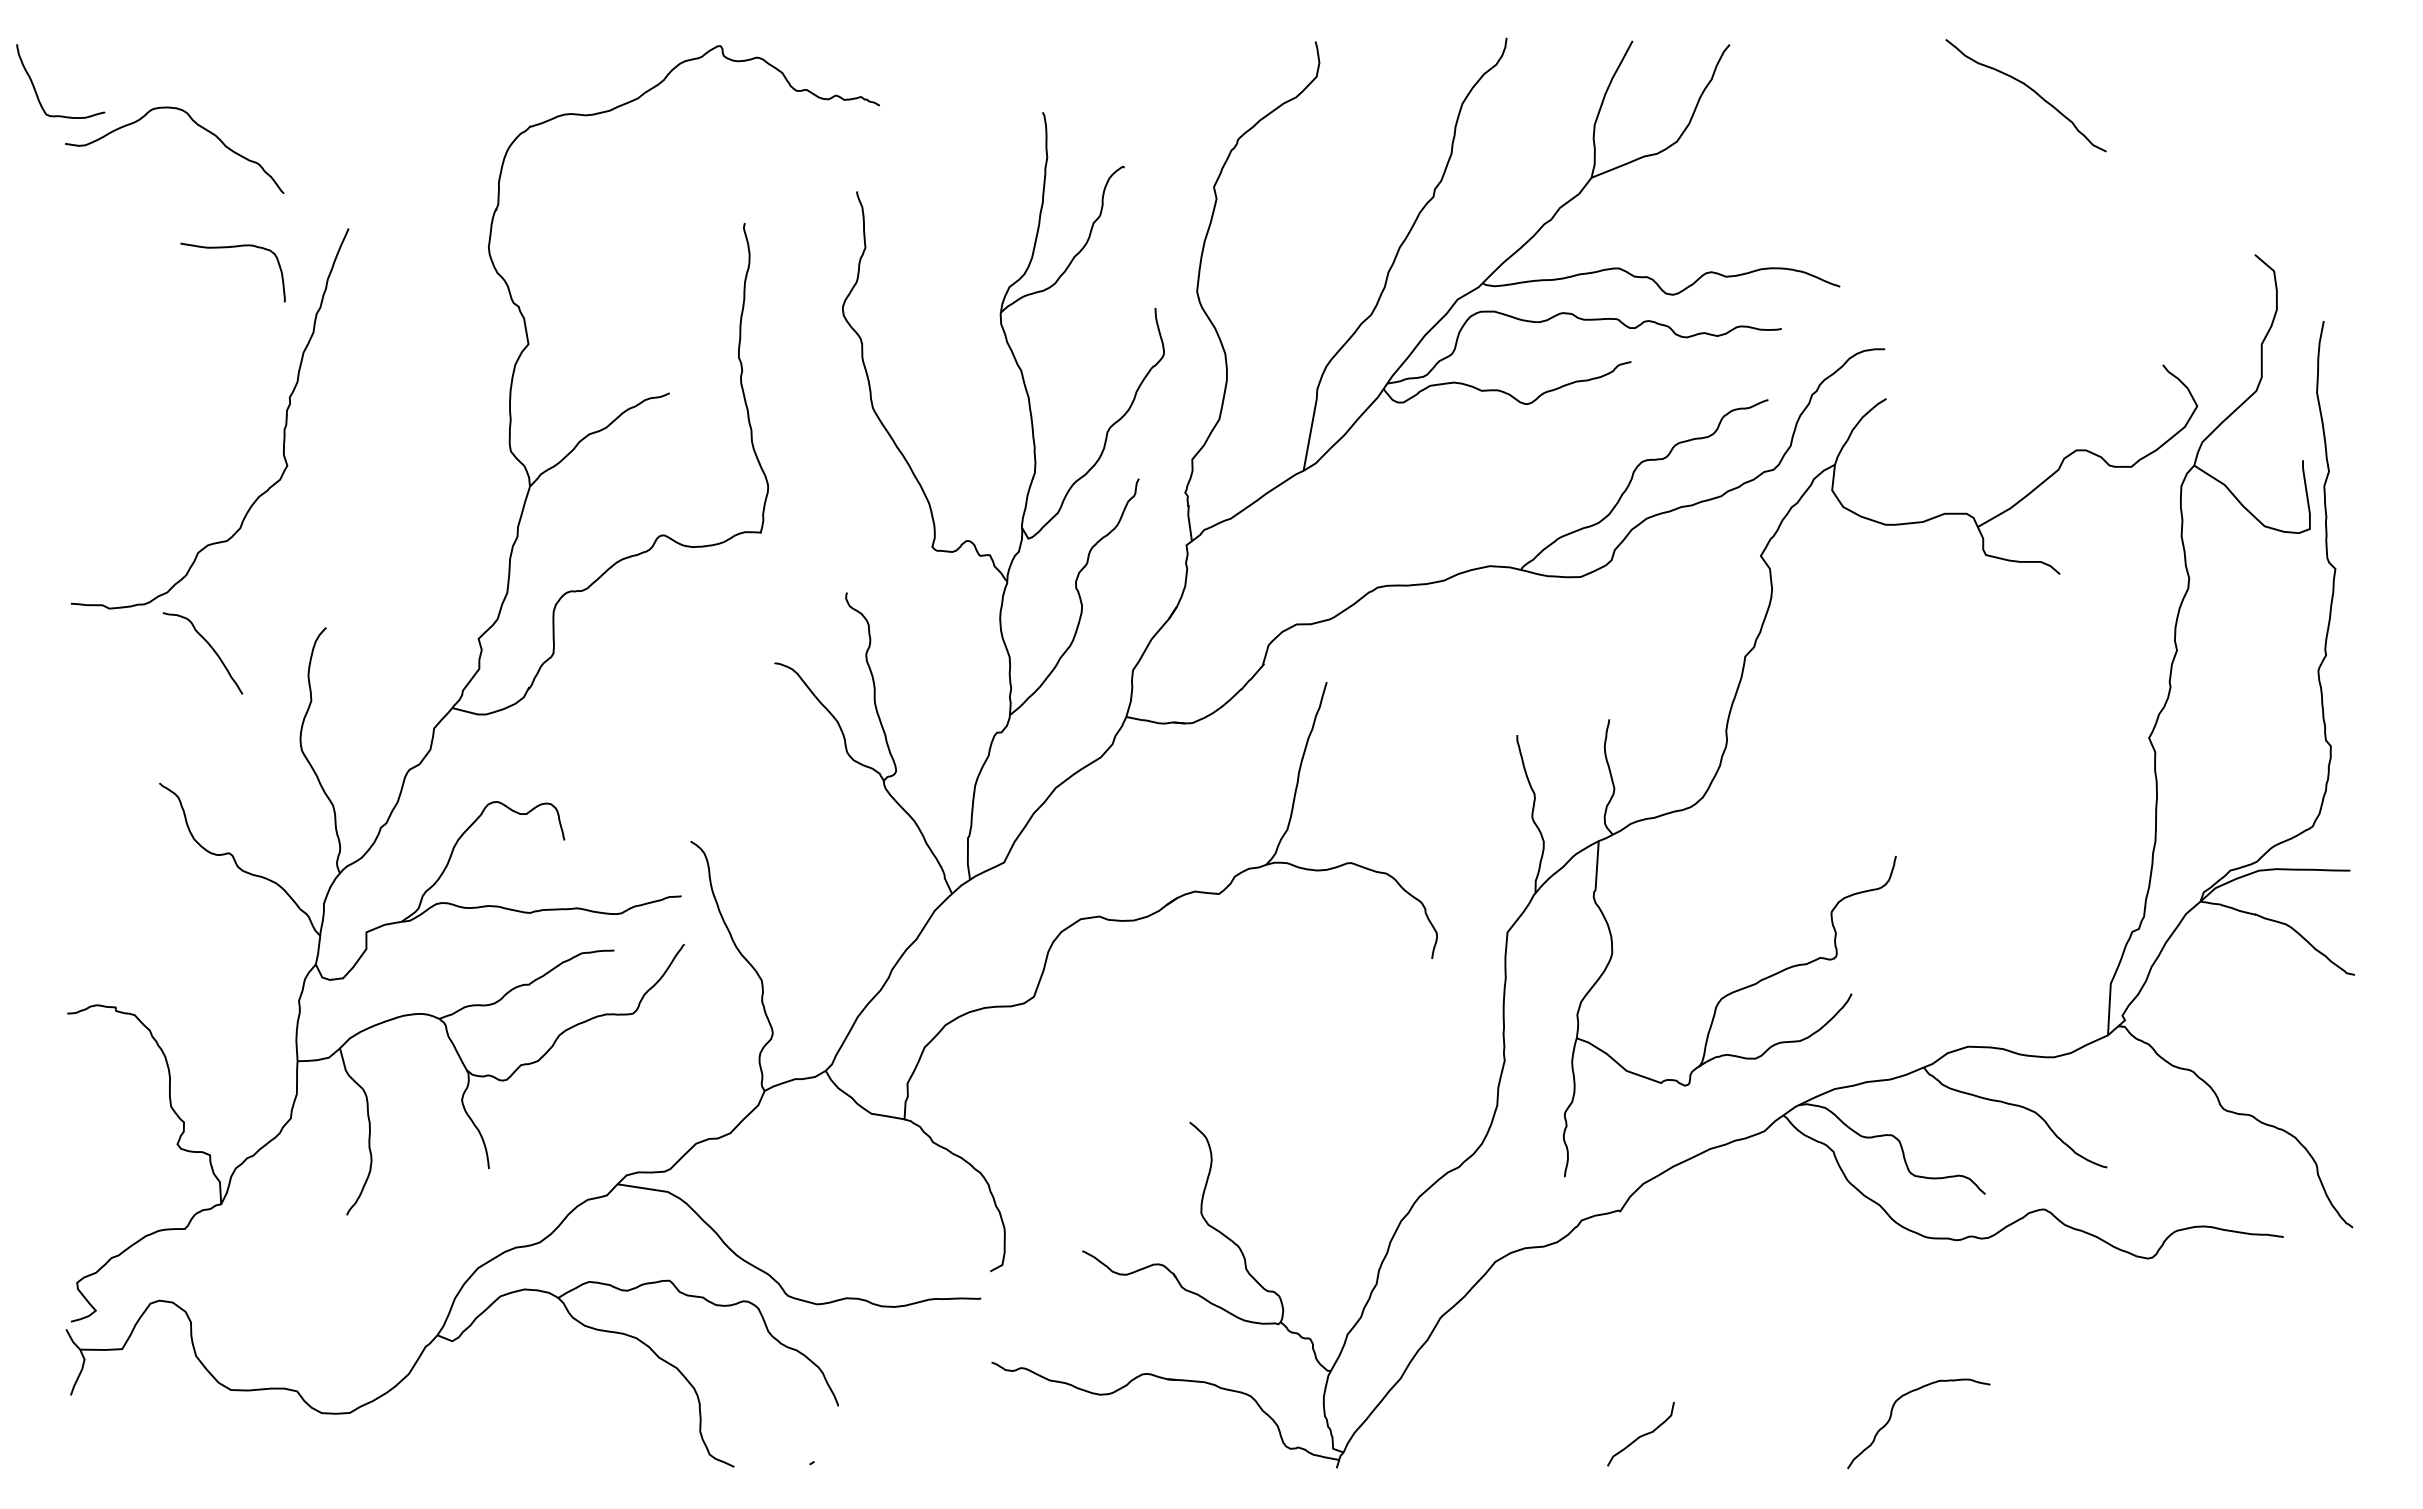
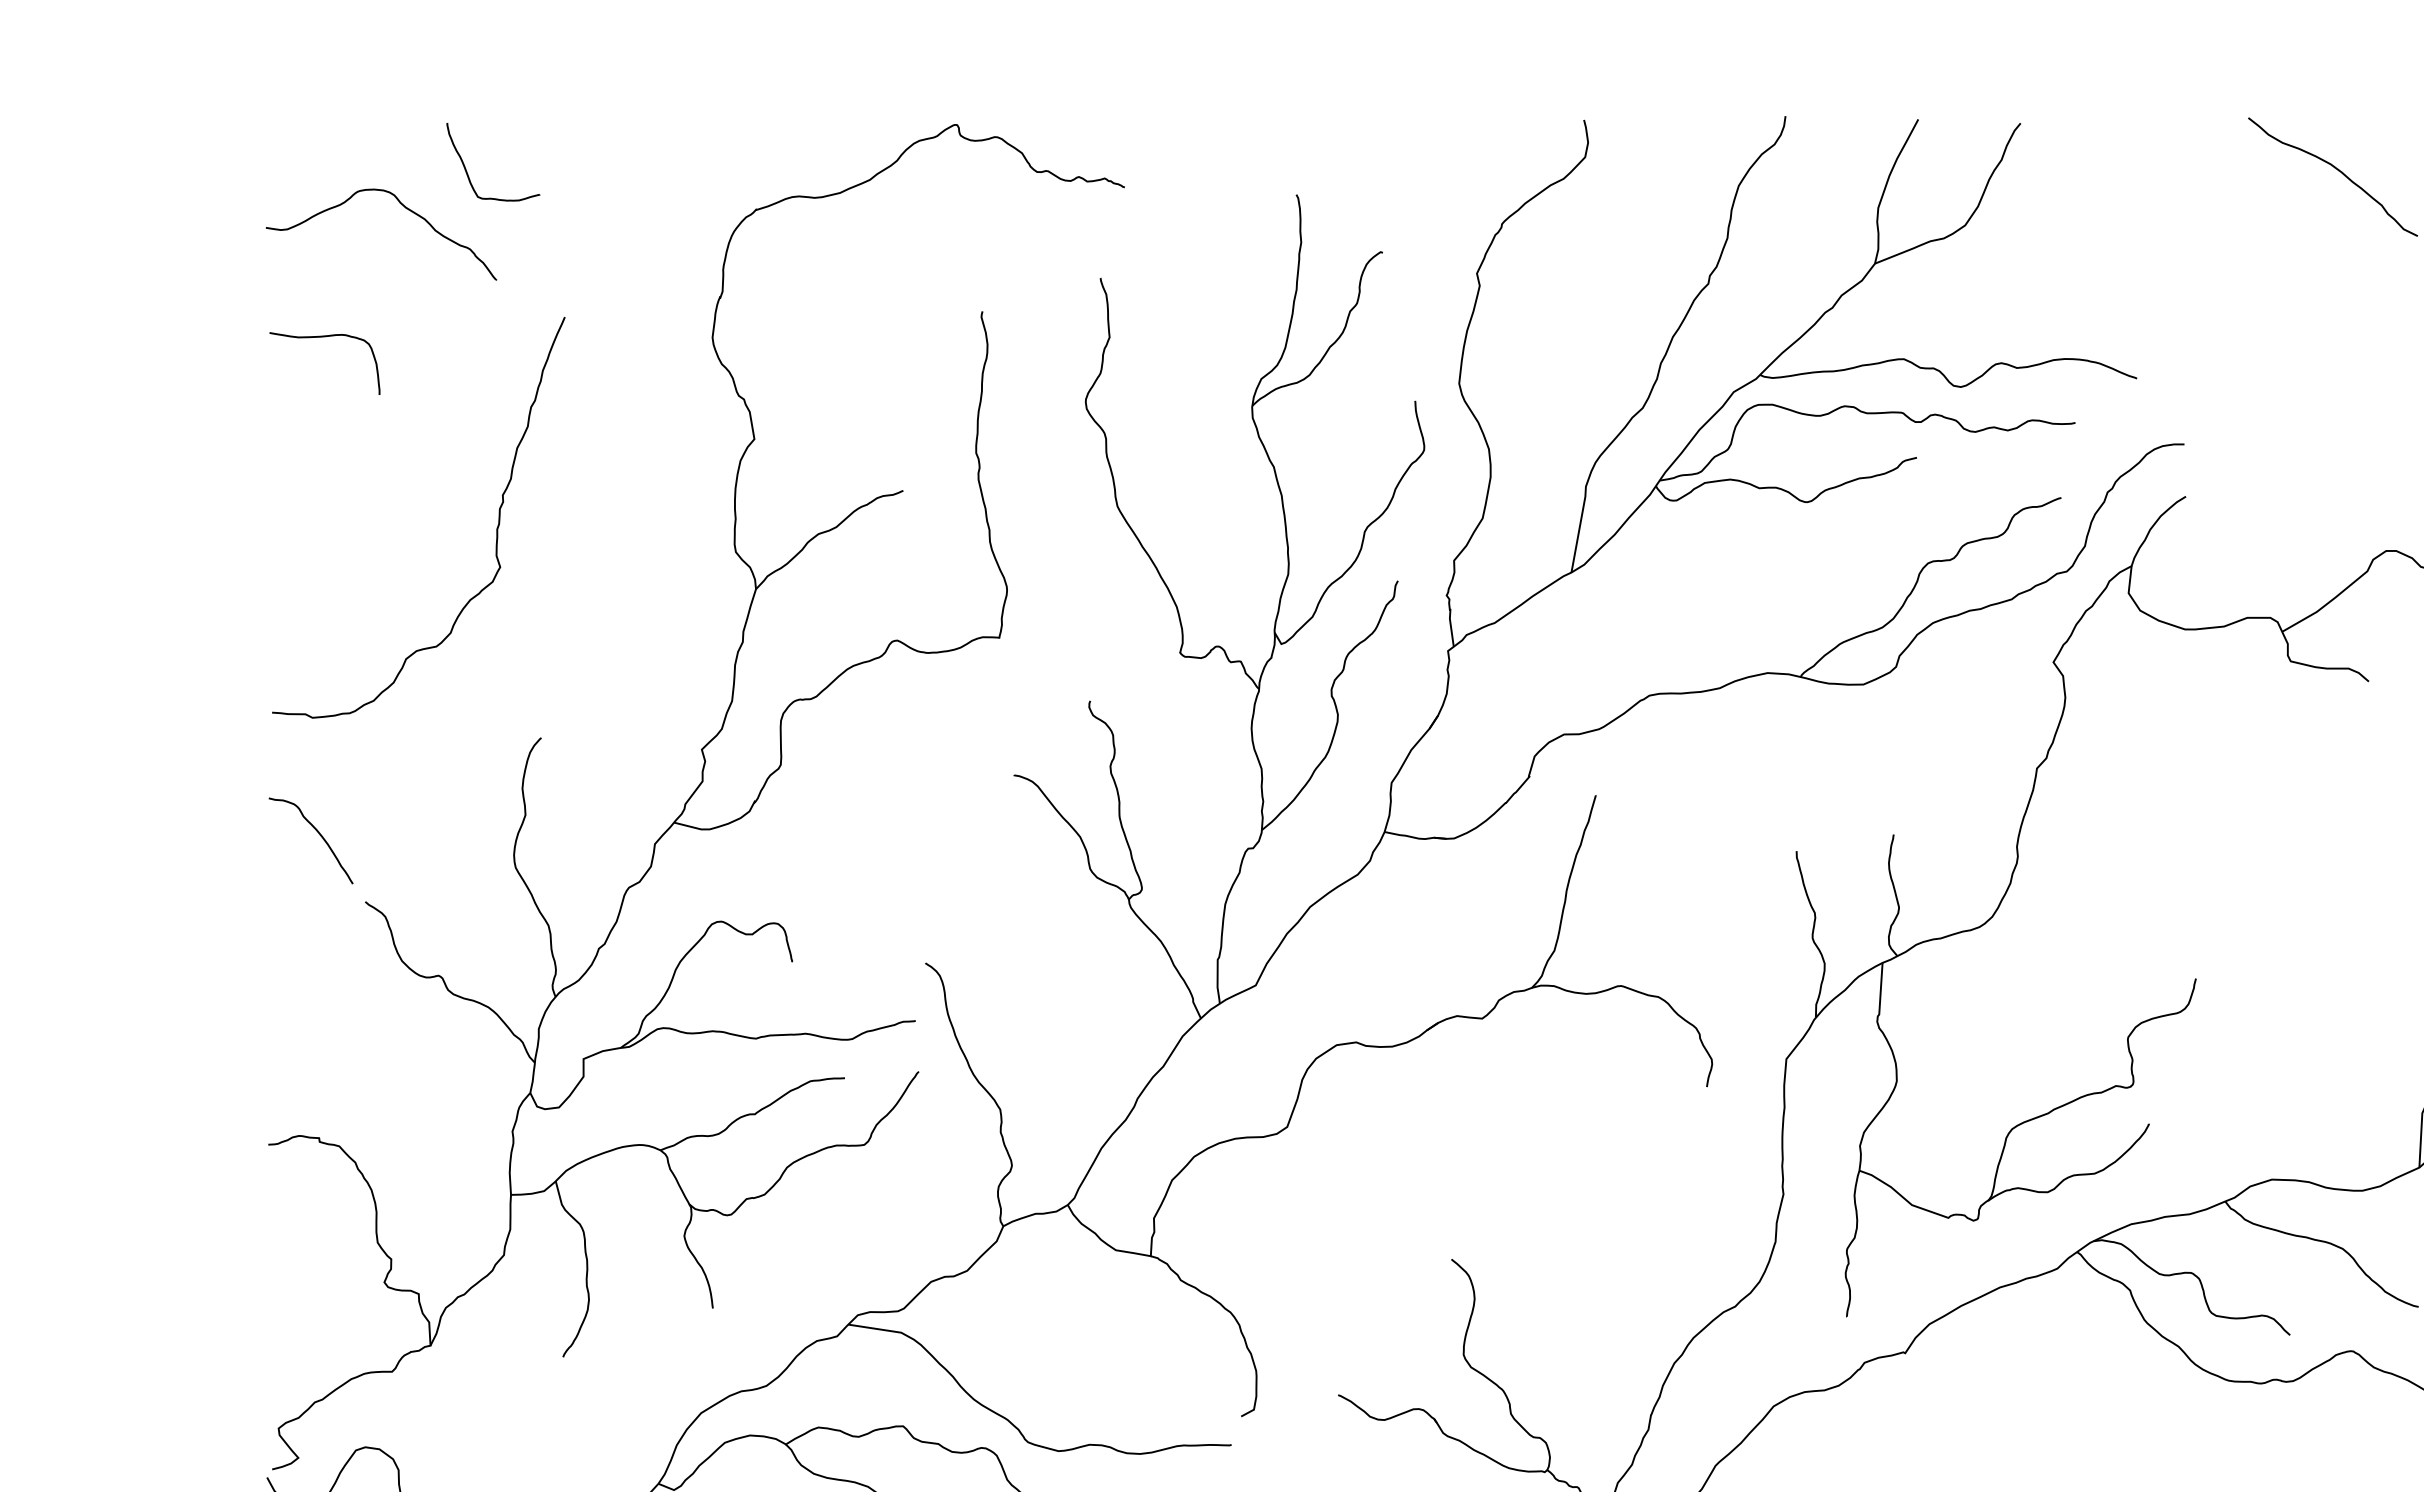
curve: (36, 90) -> (467, 171), moved
curve: (227, 248) -> (319, 338), moved
curve: (209, 646) -> (318, 833), moved

